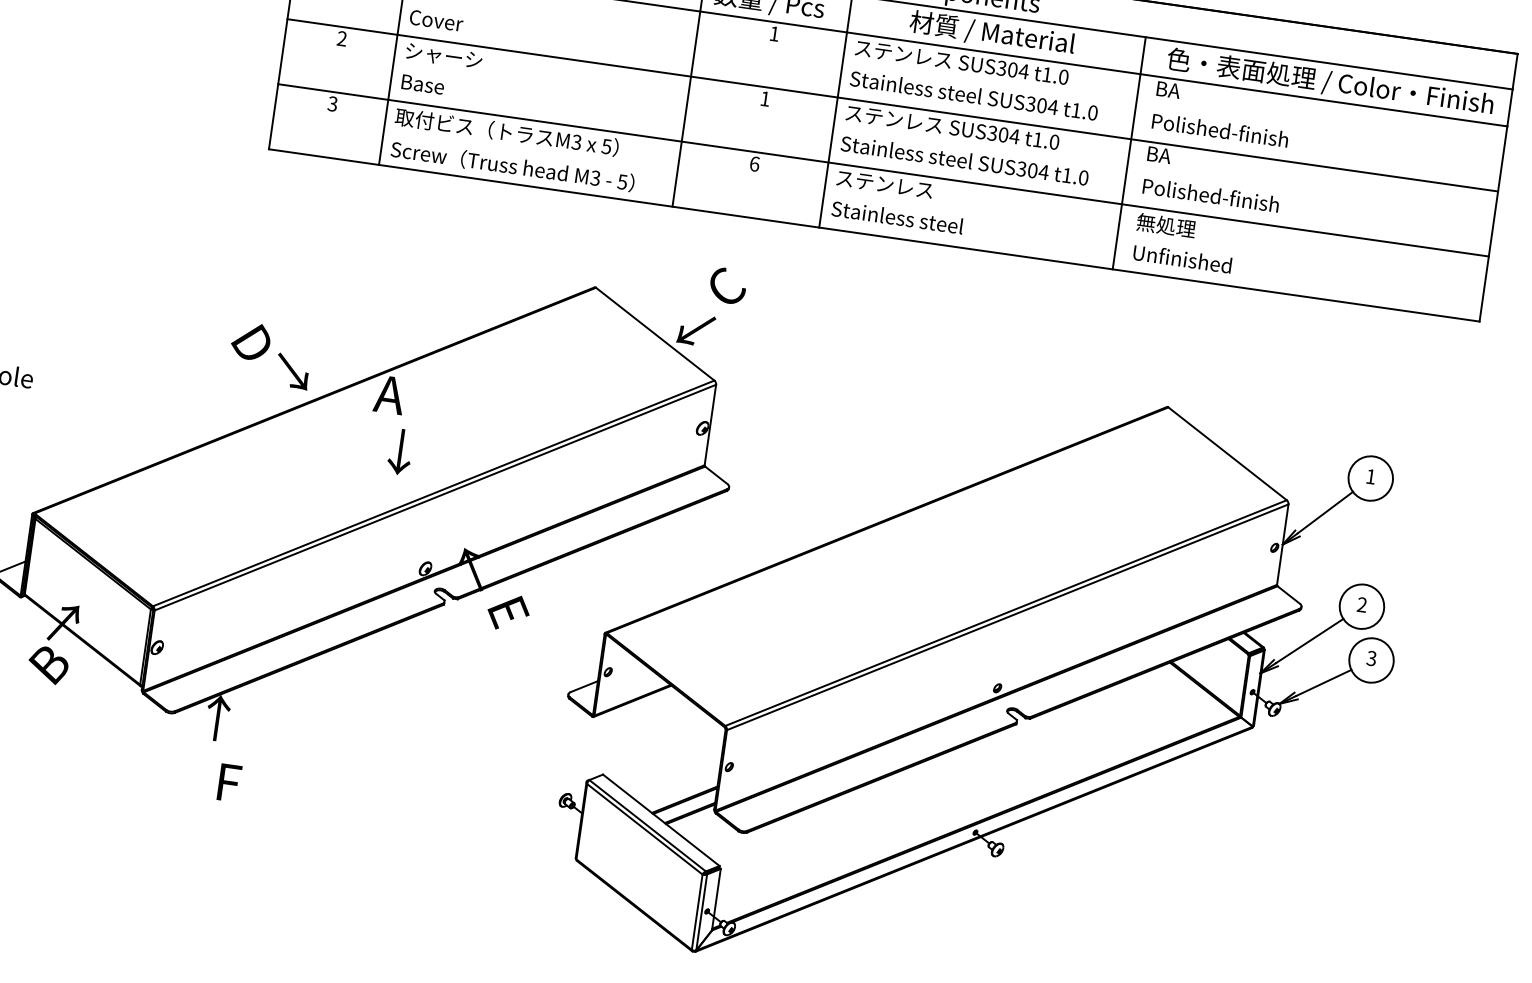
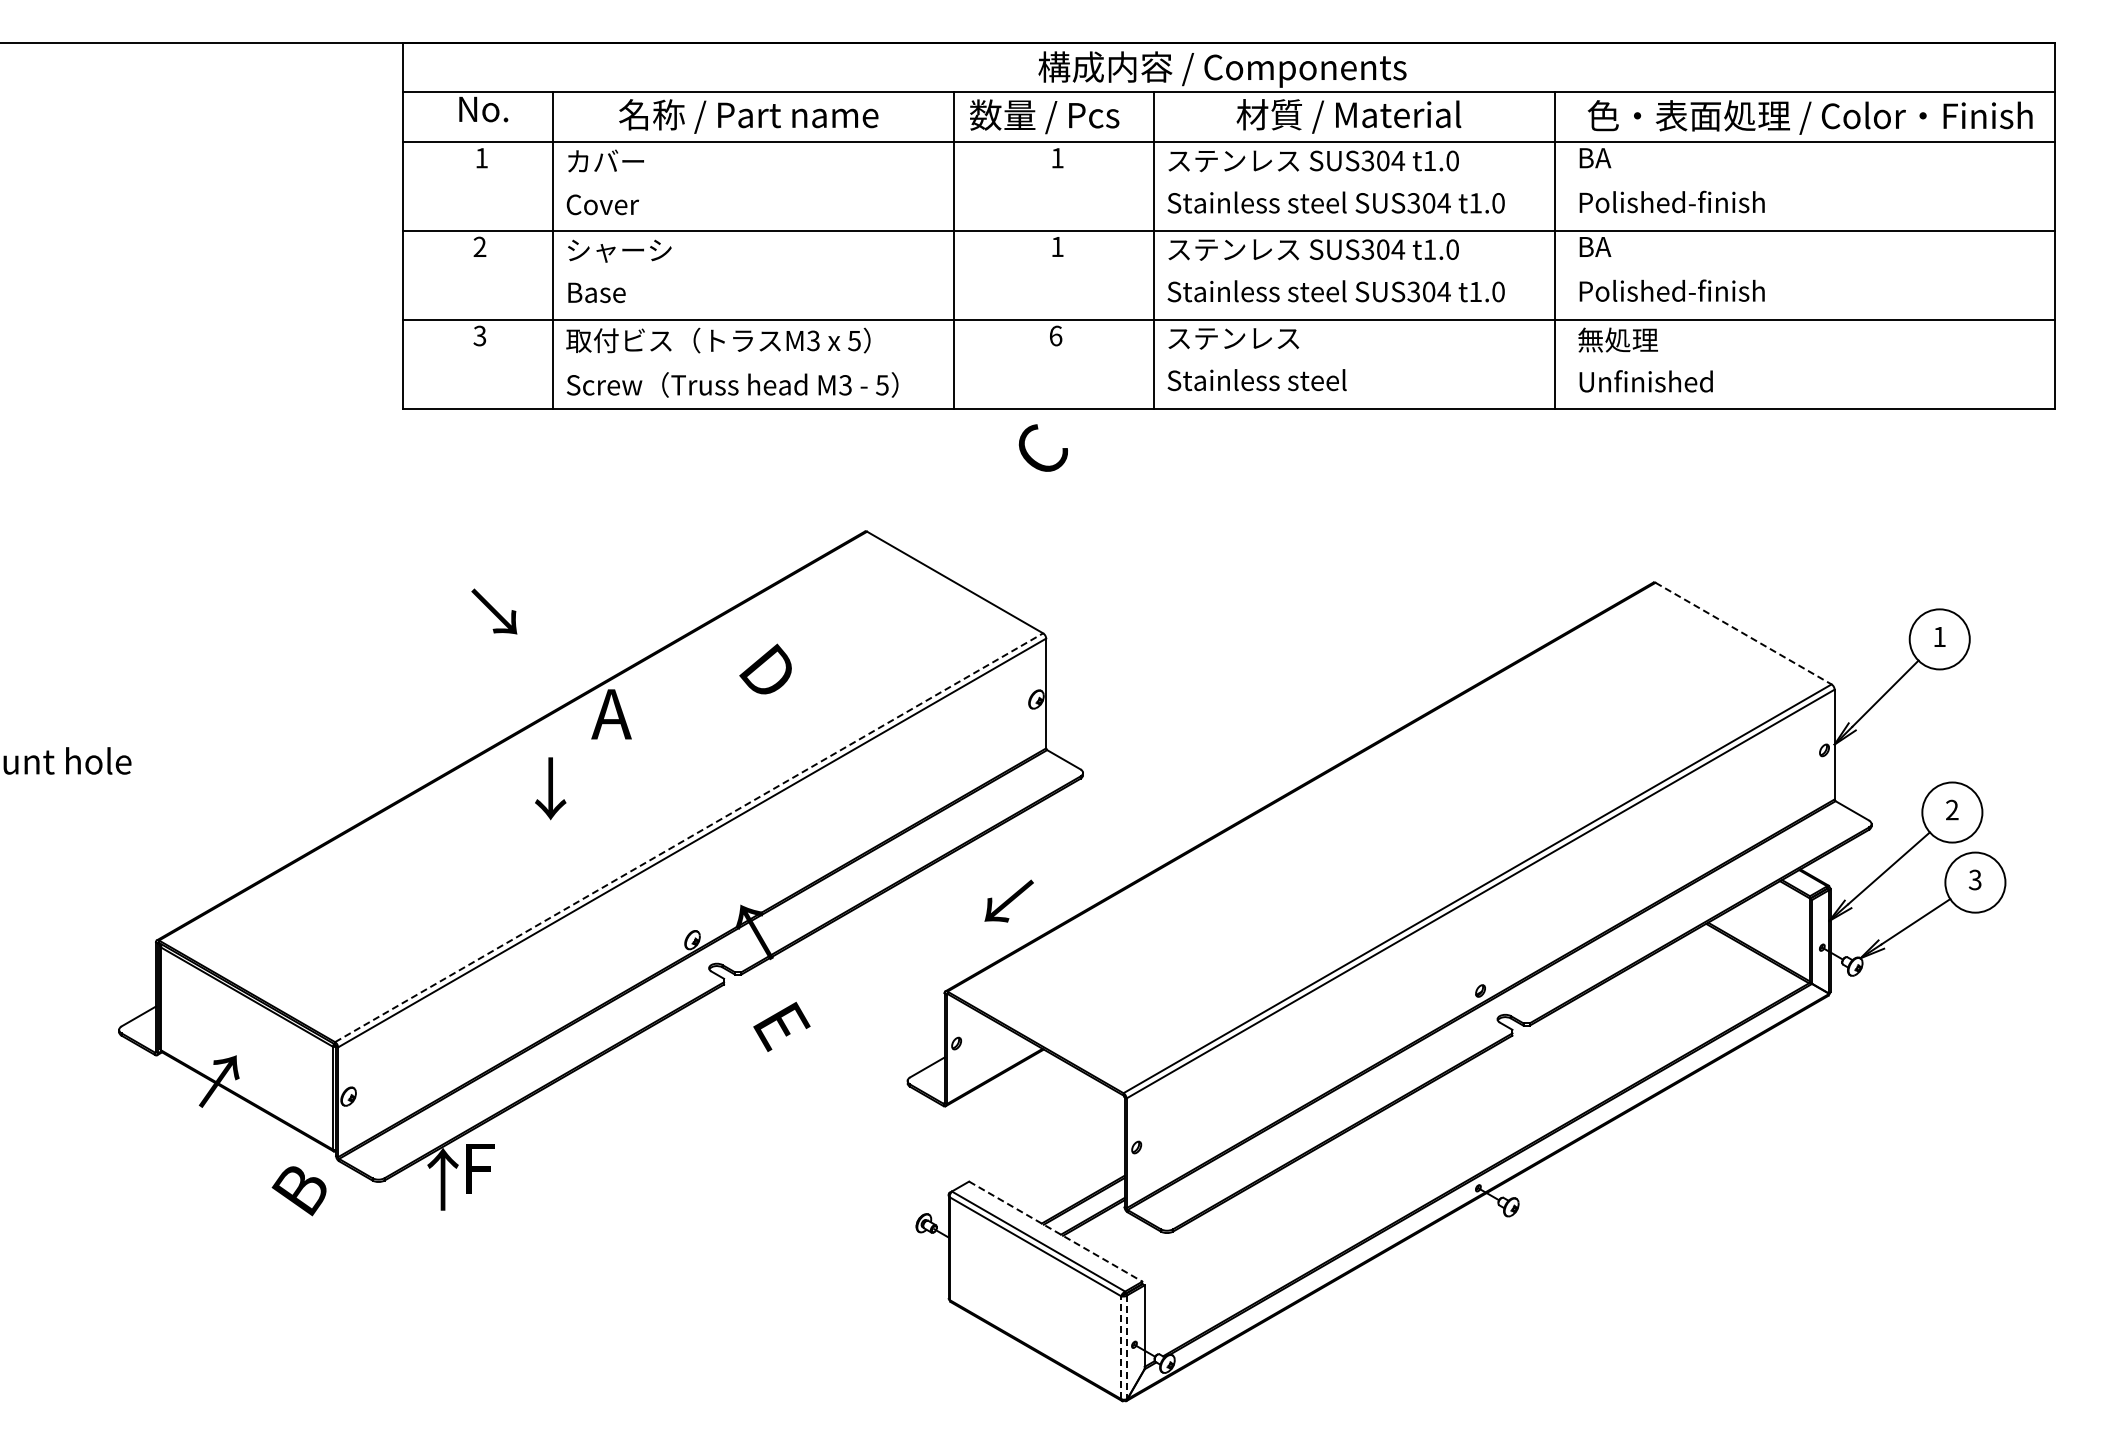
text: (727, 285) -> (1042, 447), moved
text: (695, 329) -> (1008, 900), moved
text: (250, 340) -> (765, 668), moved
text: (292, 371) -> (494, 611), moved
text: (400, 451) -> (550, 788), moved
line: (1227, 453) -> (1743, 633), solid -> dashed
line: (434, 493) -> (689, 837), solid -> dashed
text: (508, 612) -> (781, 1026), moved
text: (47, 665) -> (298, 1191), moved
text: (229, 782) -> (480, 1168), moved
line: (661, 820) -> (1056, 1231), solid -> dashed
line: (697, 912) -> (1121, 1347), solid -> dashed
line: (701, 912) -> (1127, 1347), solid -> dashed

